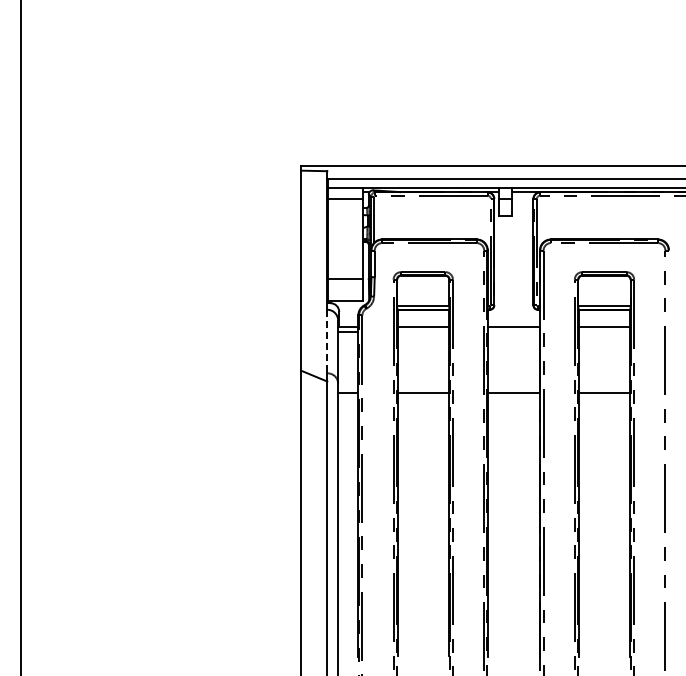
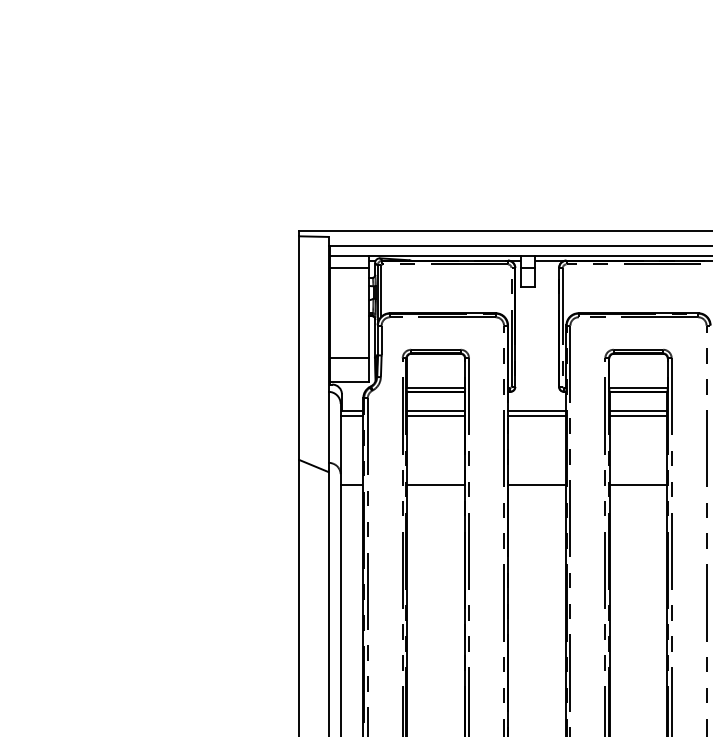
line: (423, 331) -> (436, 416), added
line: (513, 331) -> (536, 416), added
line: (604, 331) -> (638, 416), added
line: (327, 341) -> (328, 427), dashed -> solid

